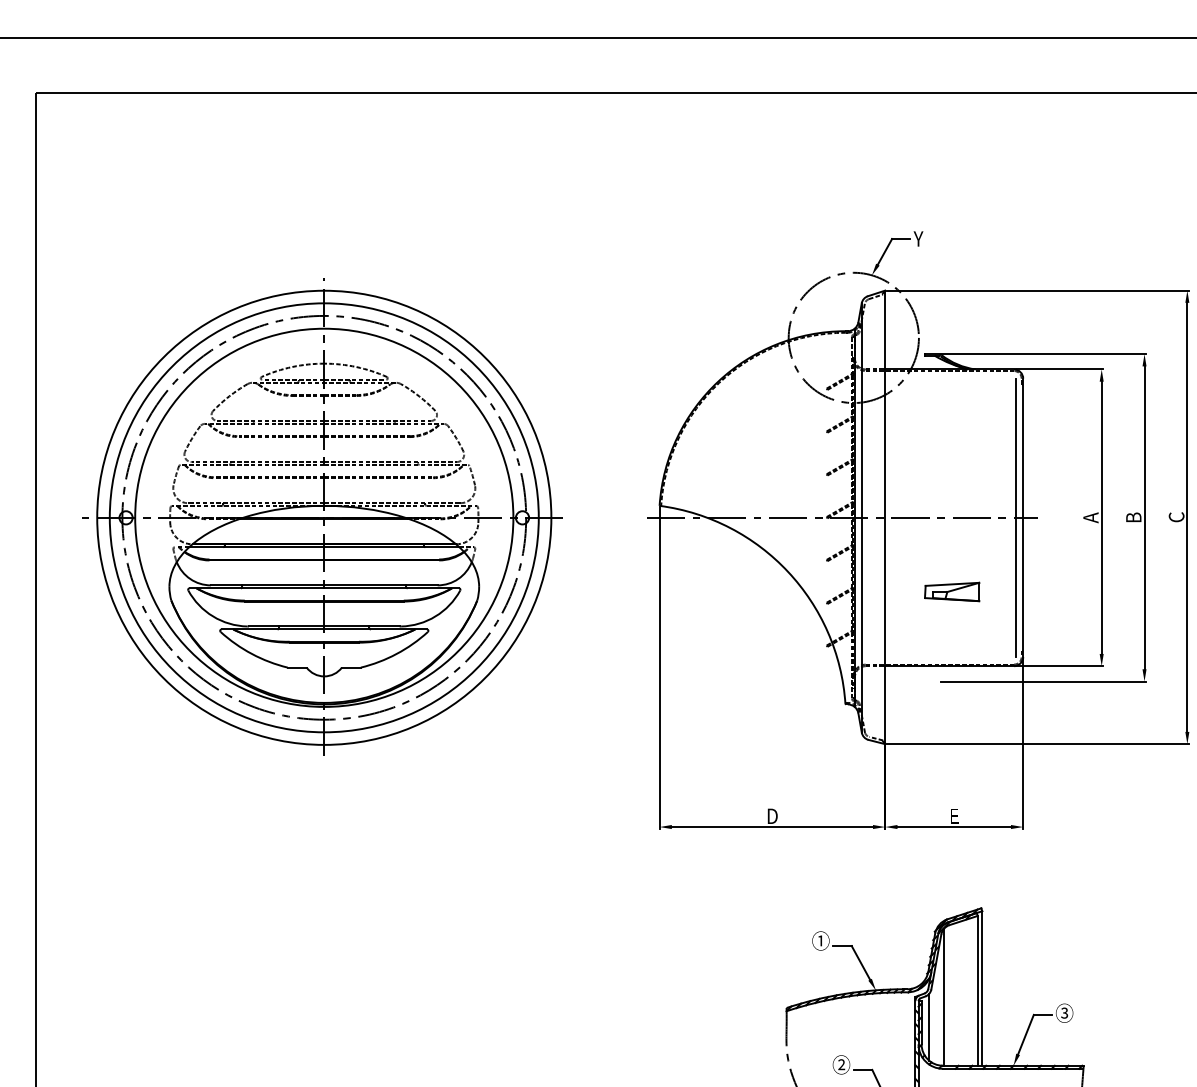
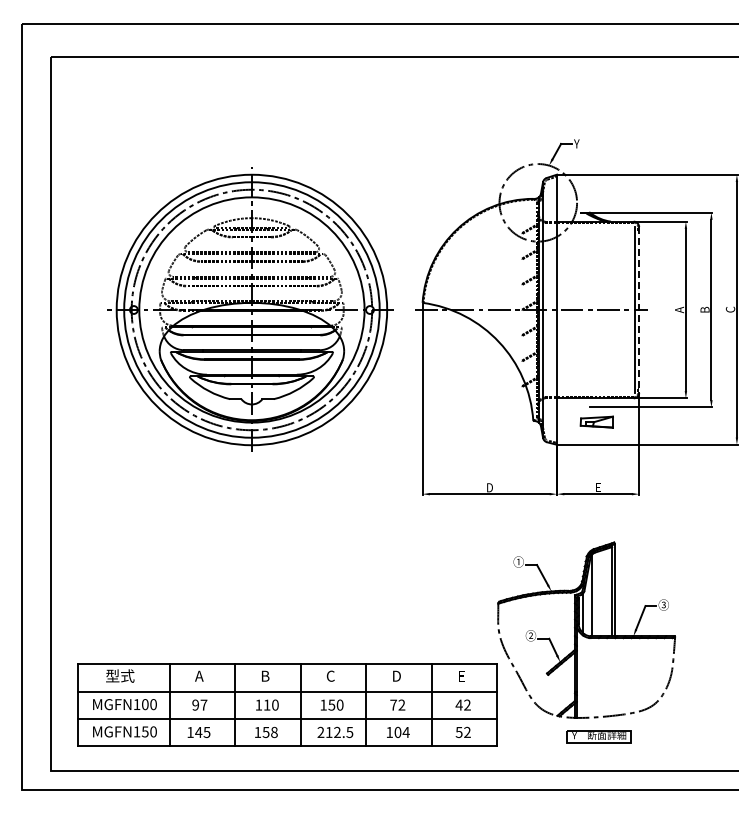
part: (321, 516) -> (250, 309), moved
line: (1023, 518) -> (639, 310), solid -> dashed
part: (951, 590) -> (596, 421), moved

